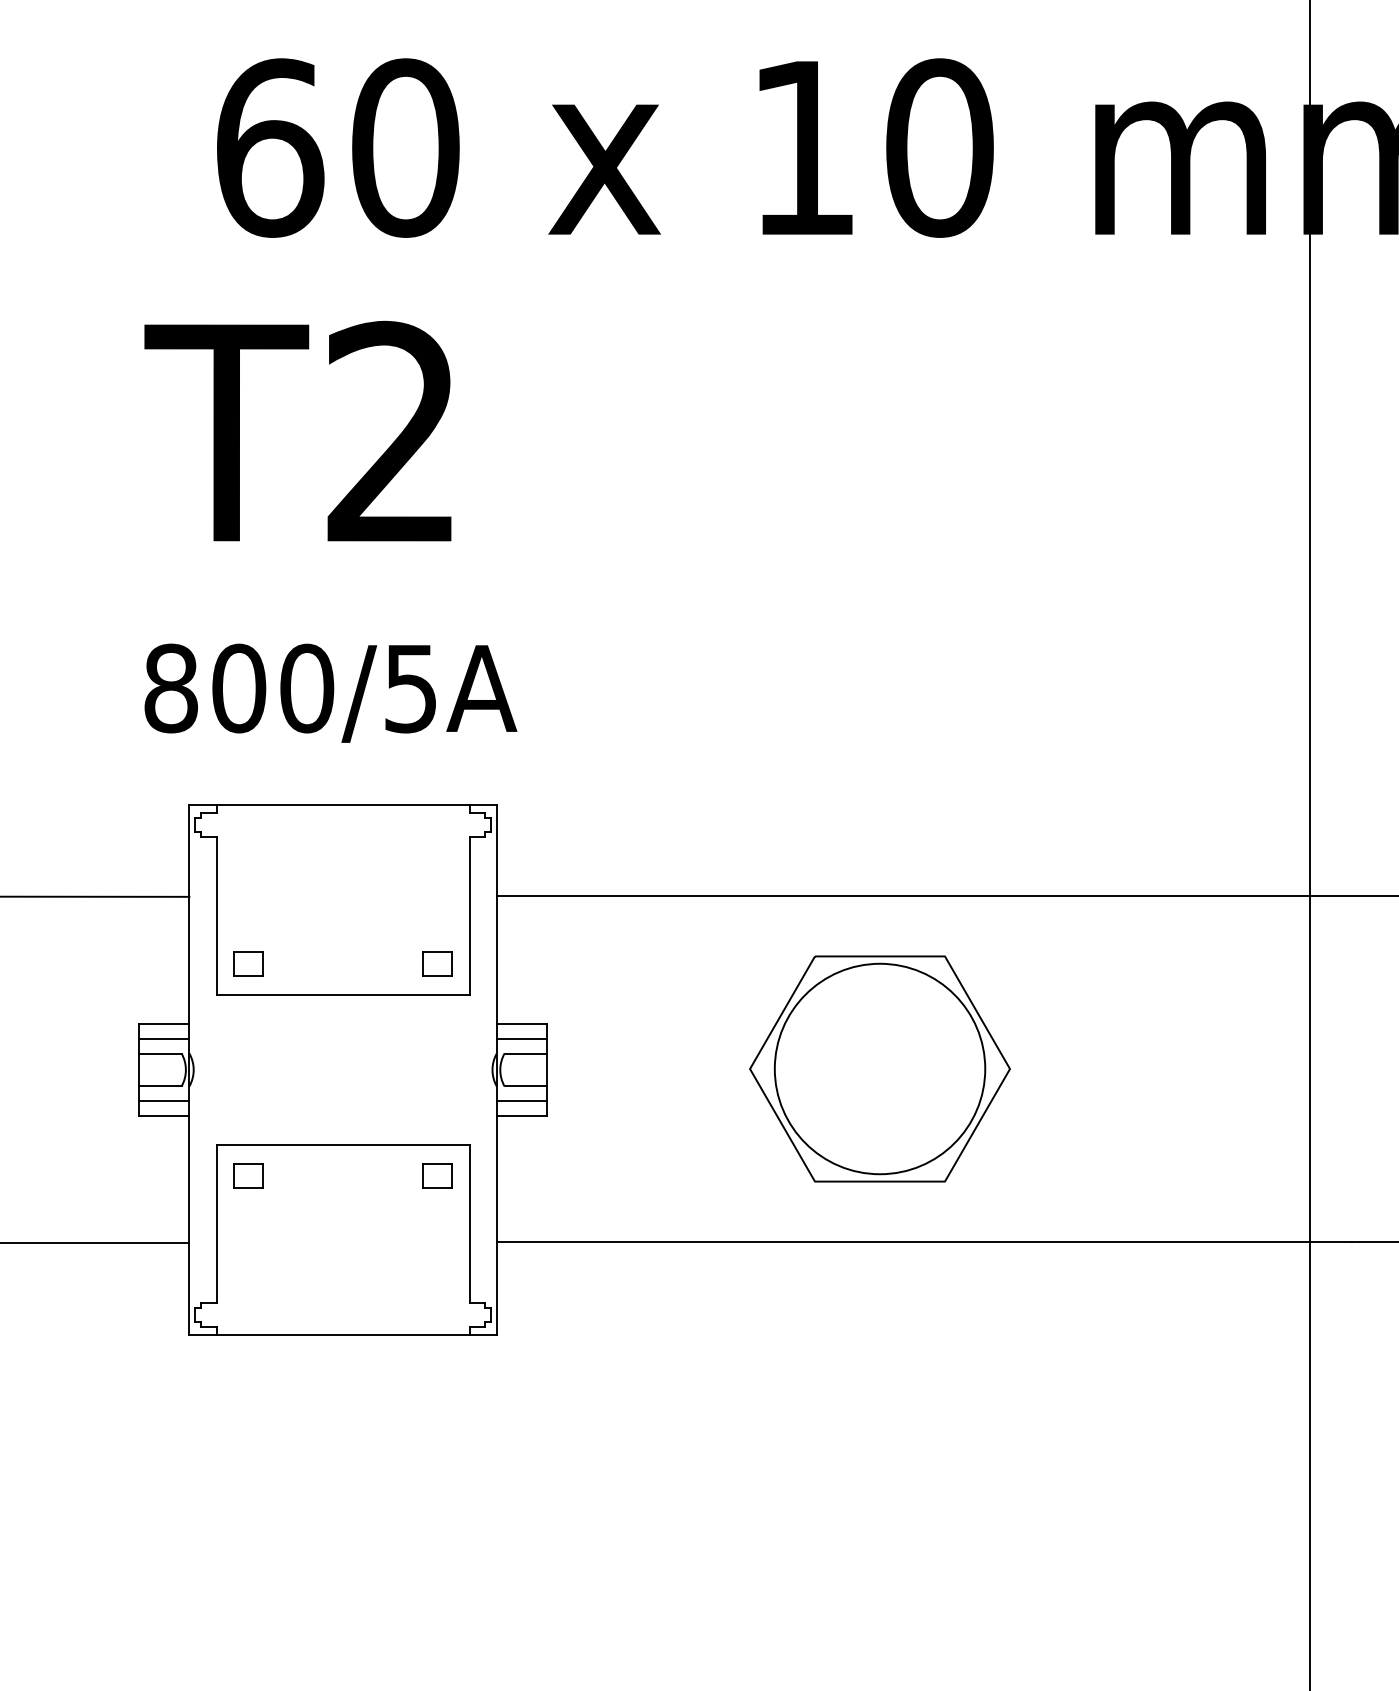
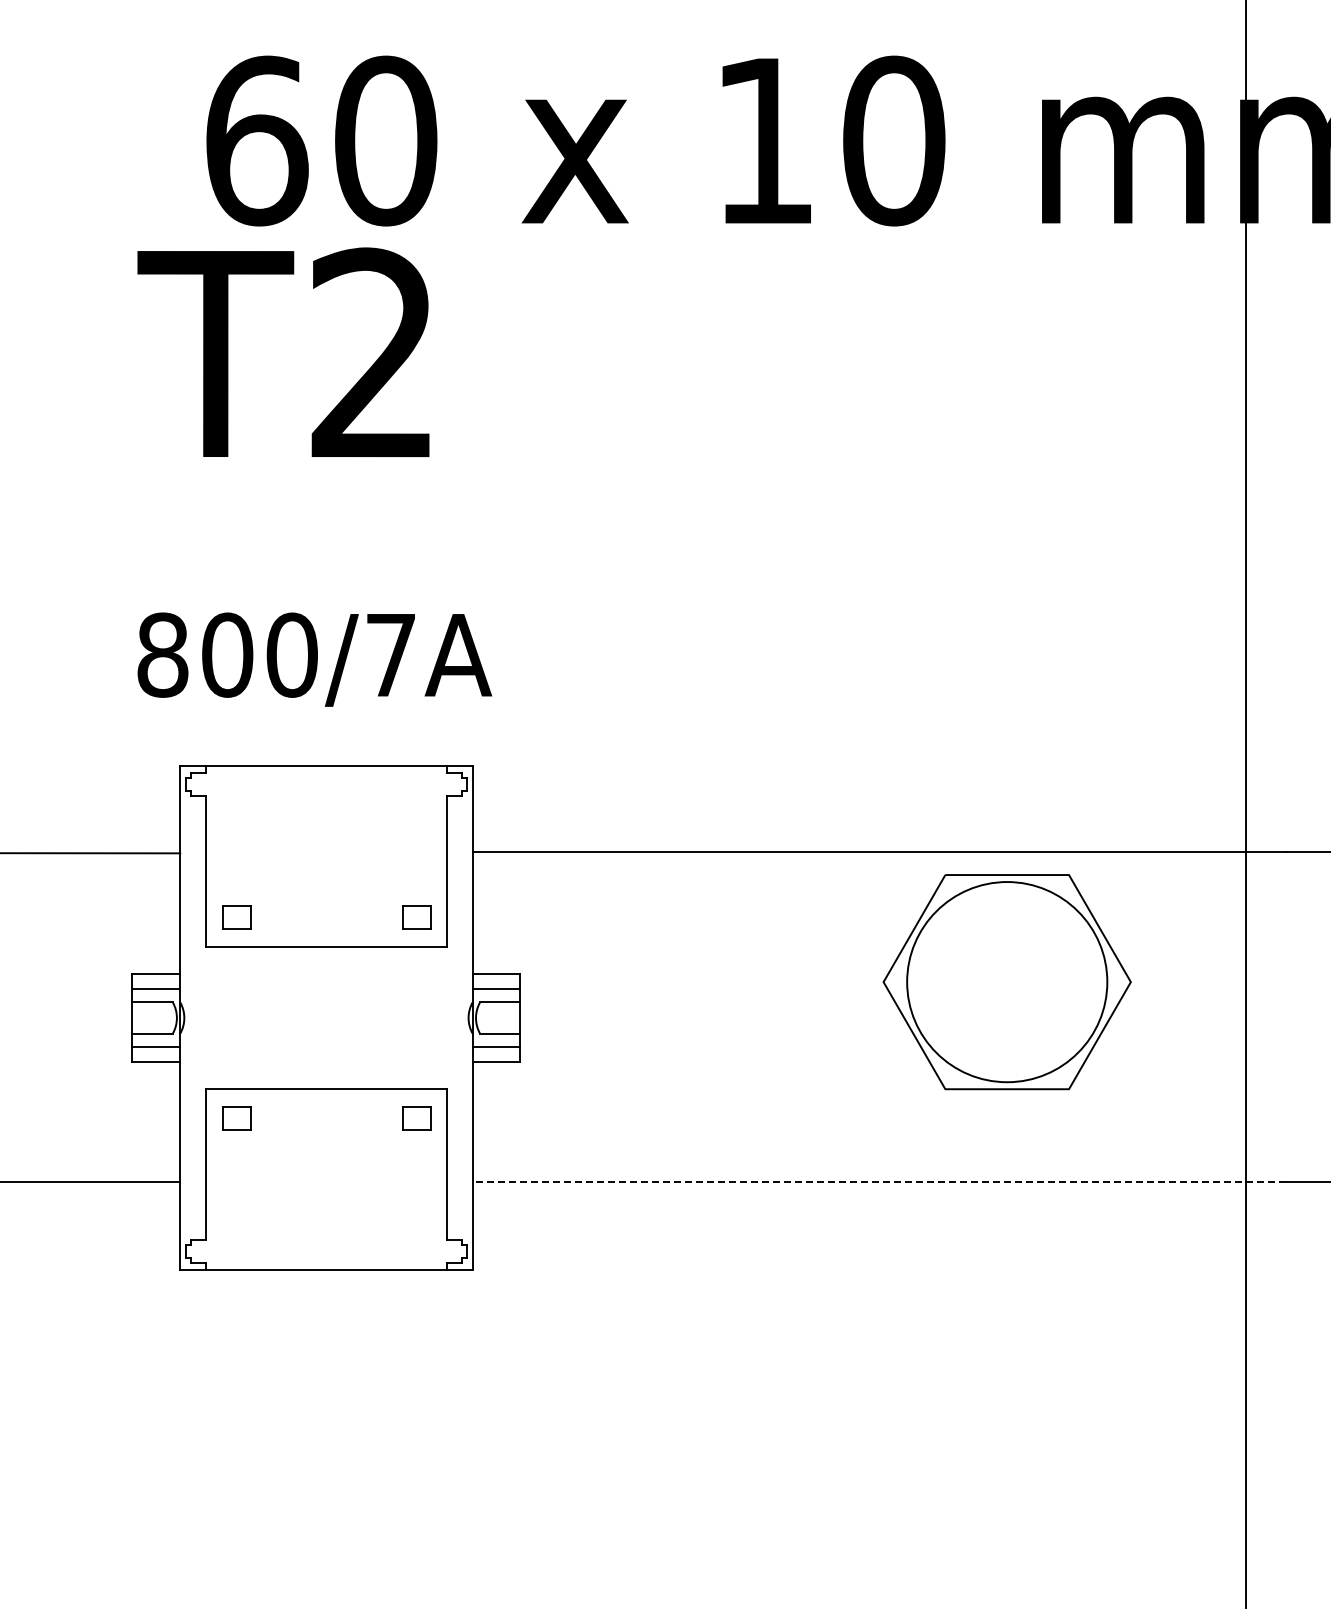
text: (297, 430) -> (283, 351), moved
text: (410, 688) -> (390, 655), 800/5A -> 800/7A
part: (879, 1069) -> (1006, 982), moved
line: (924, 1241) -> (879, 1181), solid -> dashed

